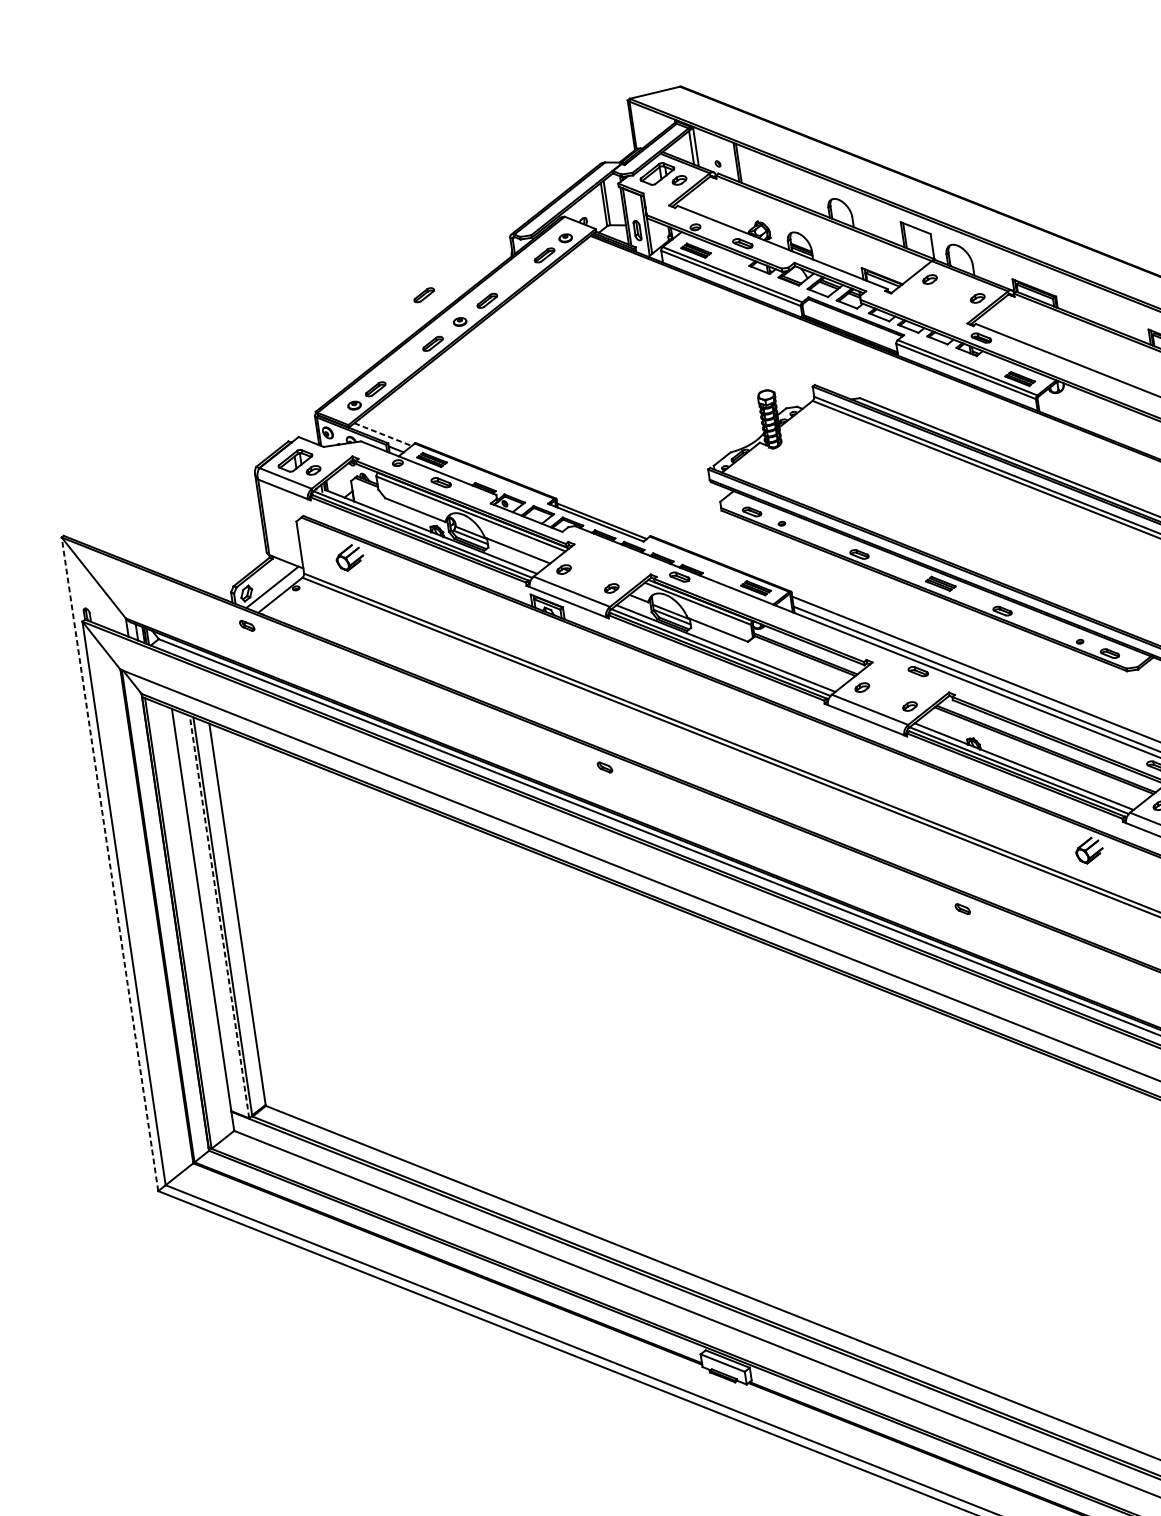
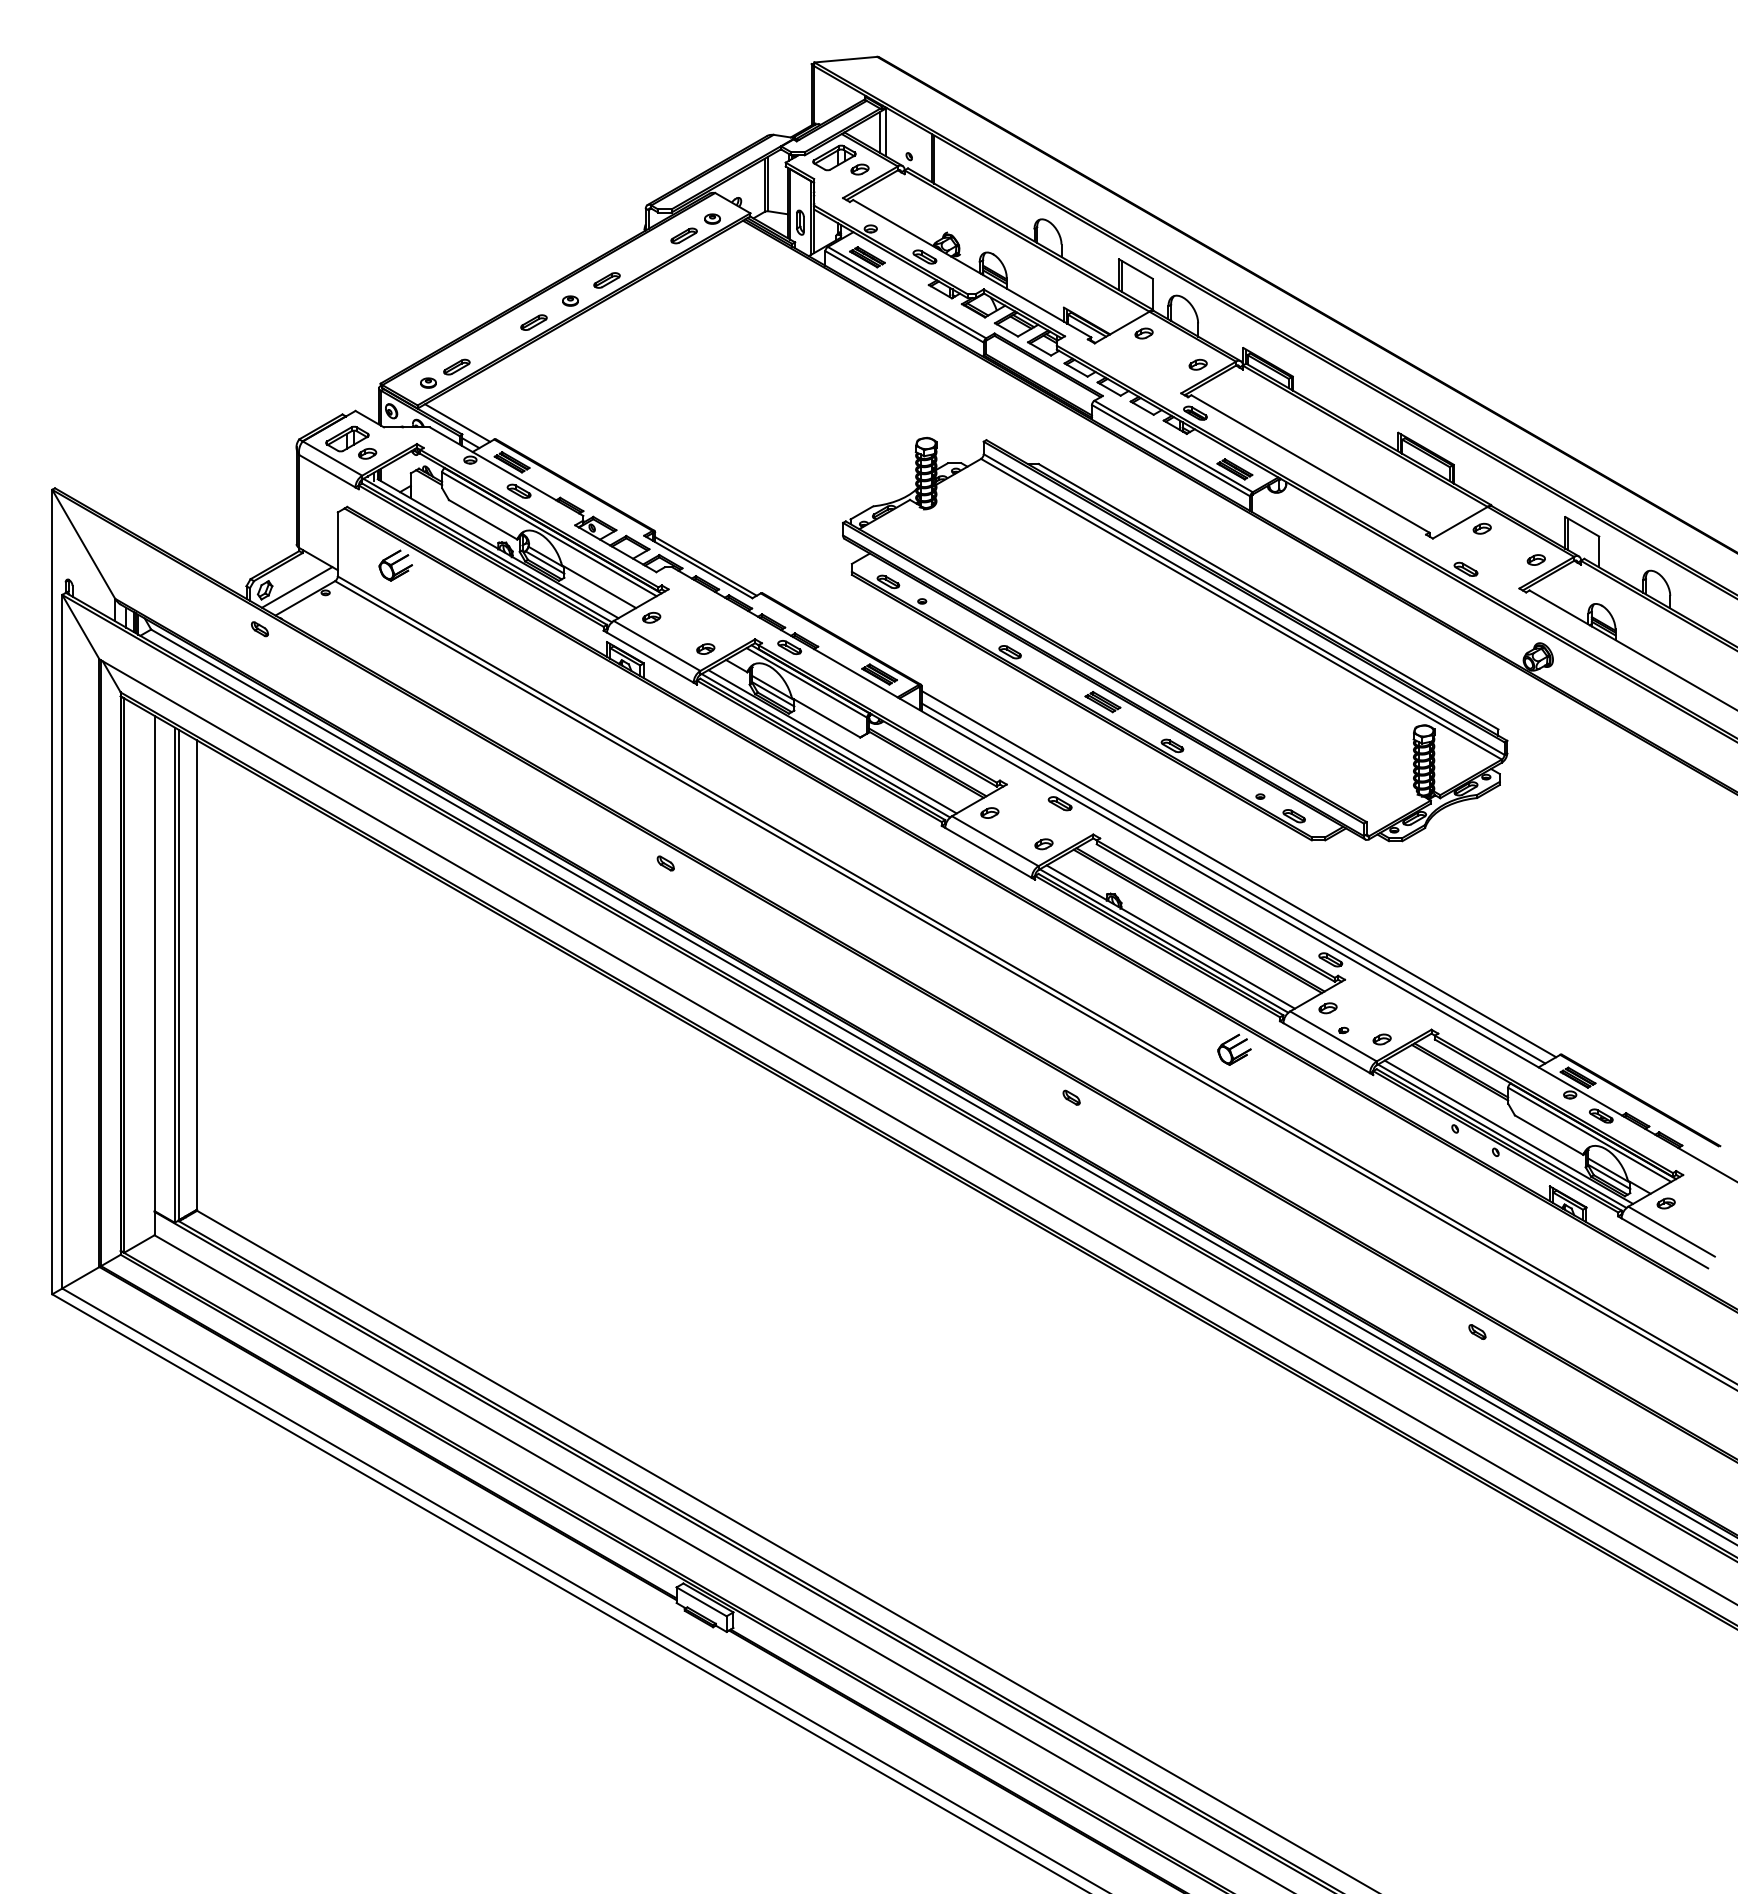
part: (423, 295) -> (531, 262), removed
line: (382, 434) -> (457, 423), dashed -> solid
line: (110, 863) -> (52, 891), dashed -> solid
line: (219, 917) -> (174, 975), dashed -> solid

